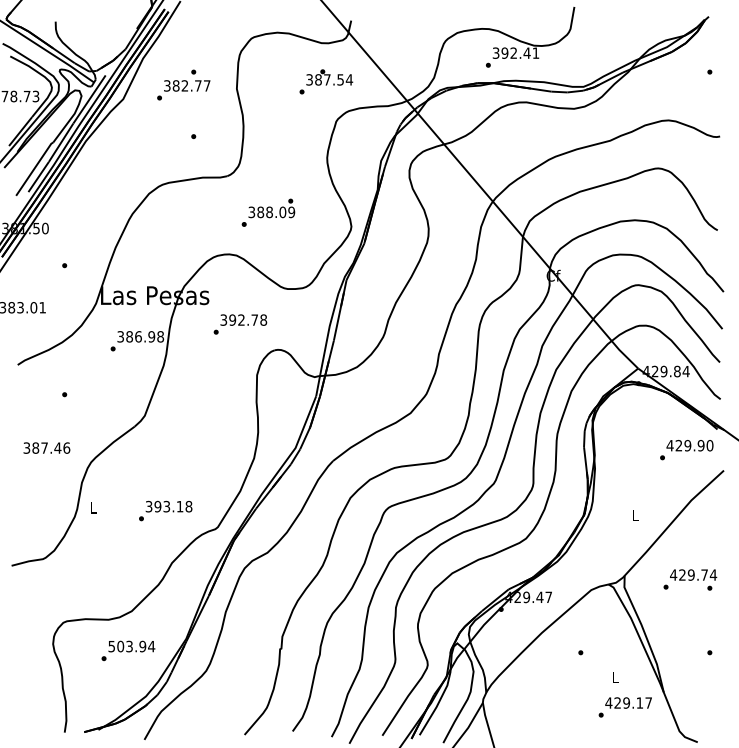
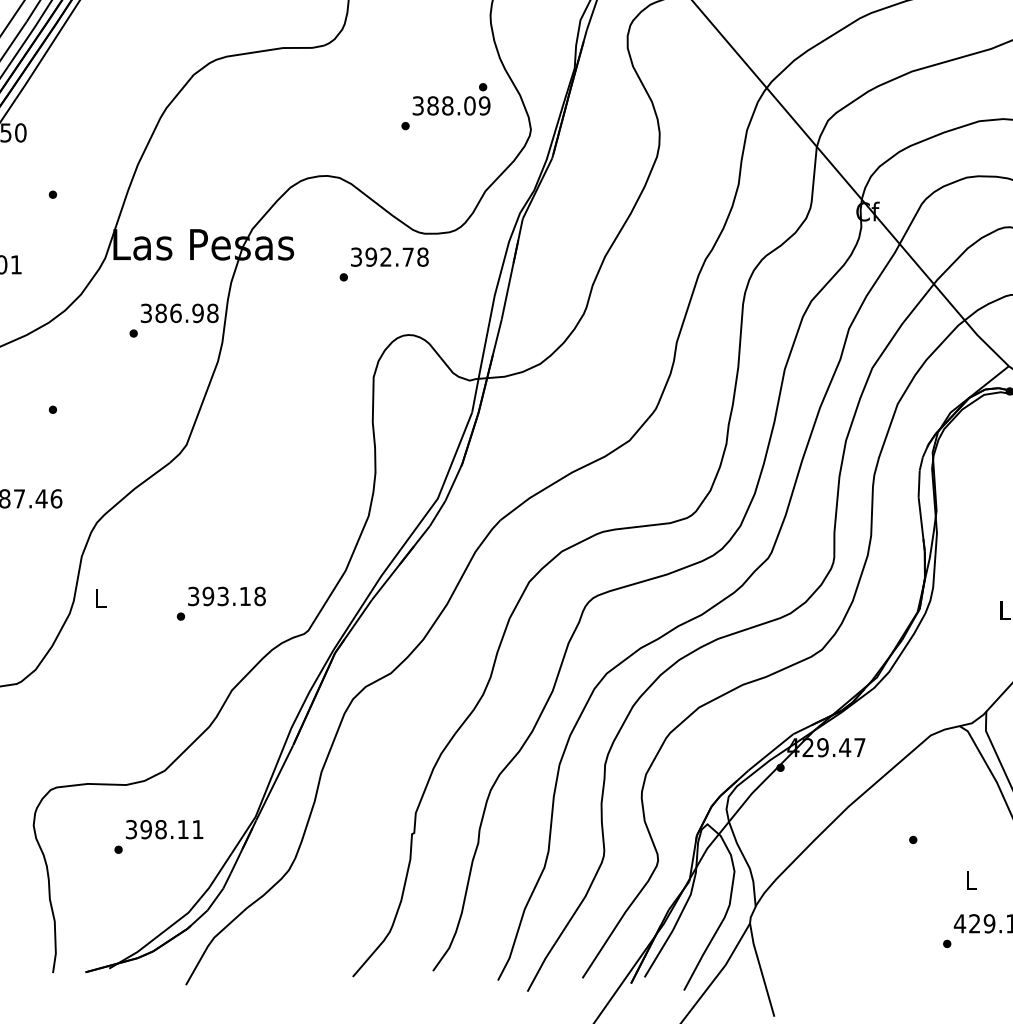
text: (268, 212) -> (446, 106), moved
text: (240, 324) -> (384, 264), moved
text: (132, 646) -> (165, 829), 503.94 -> 398.11

